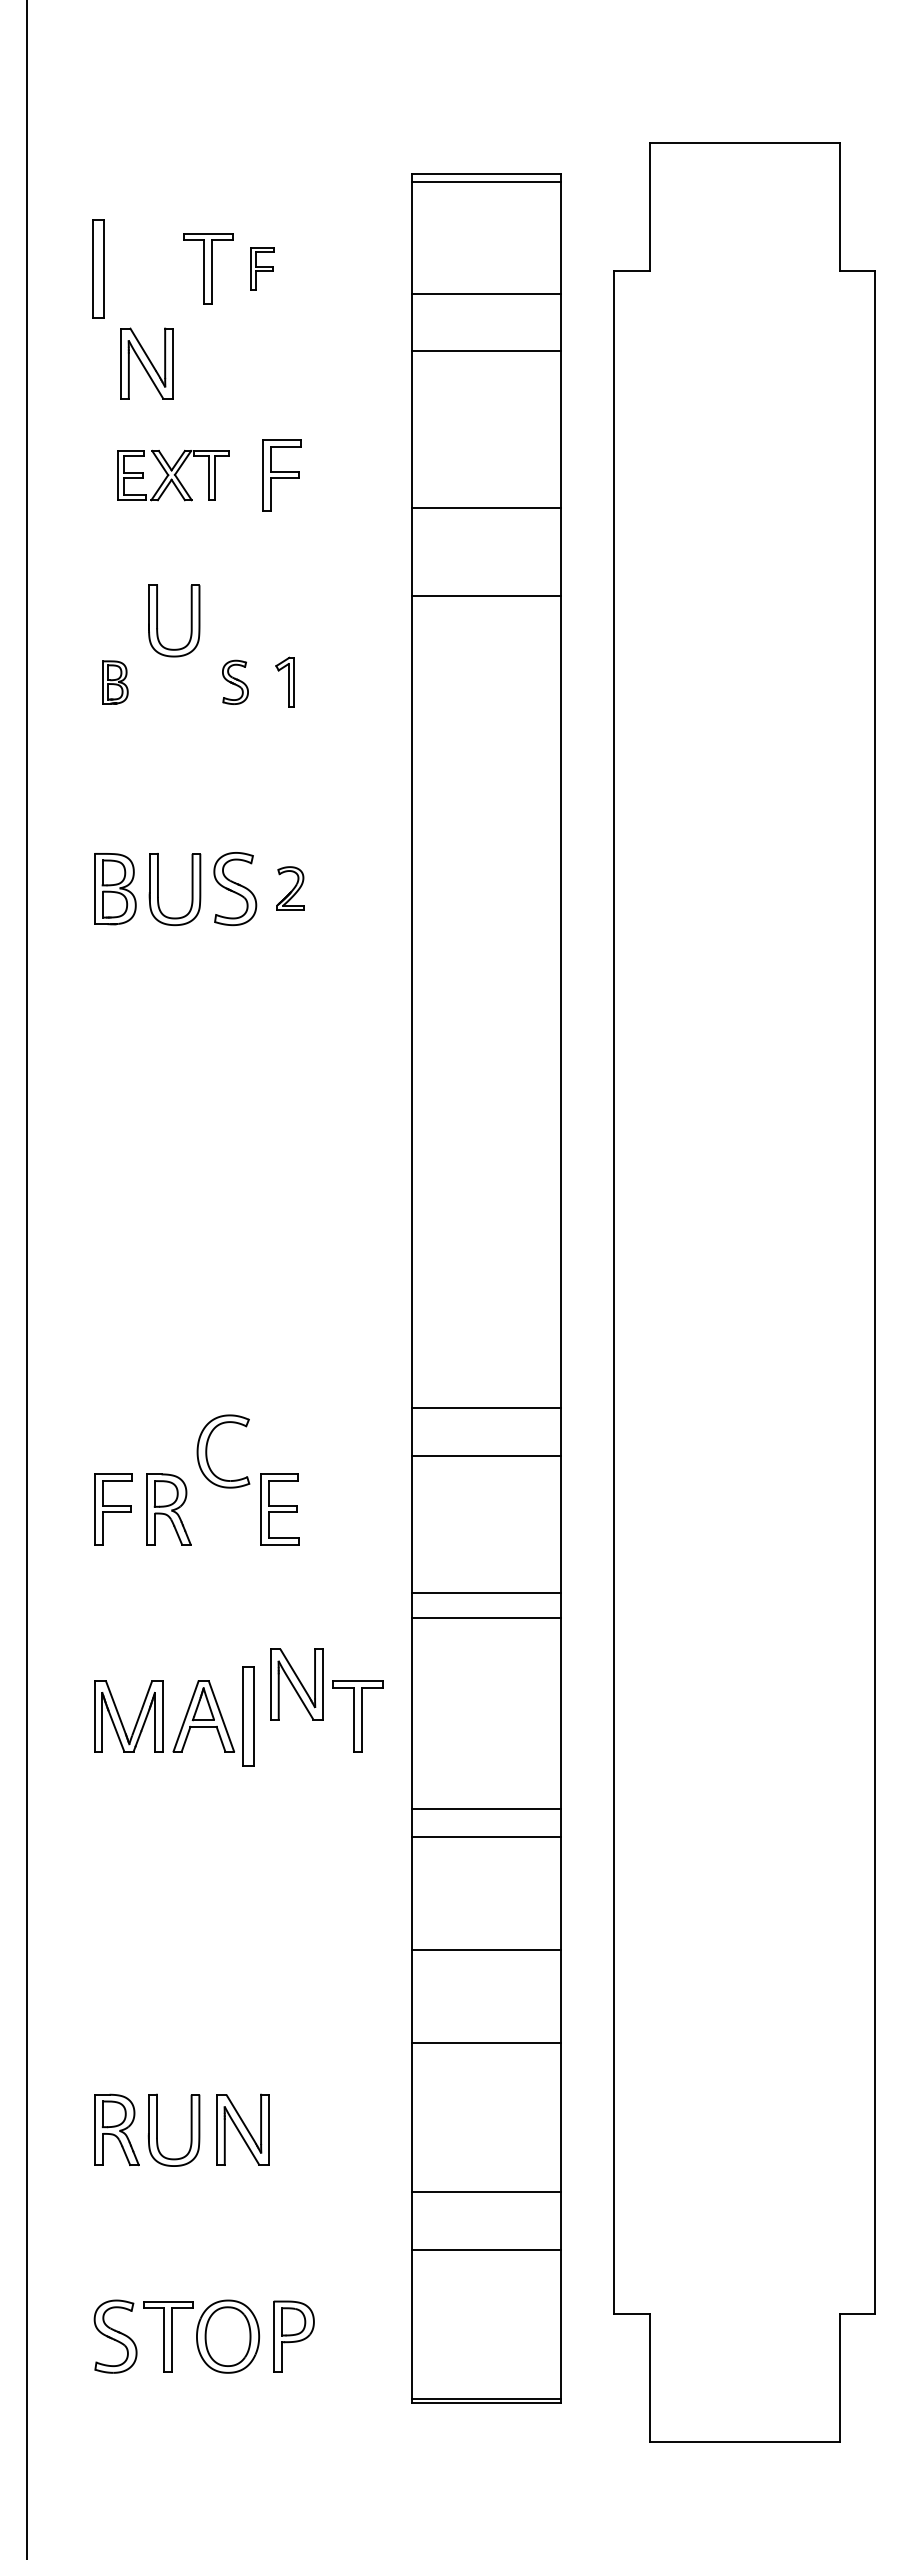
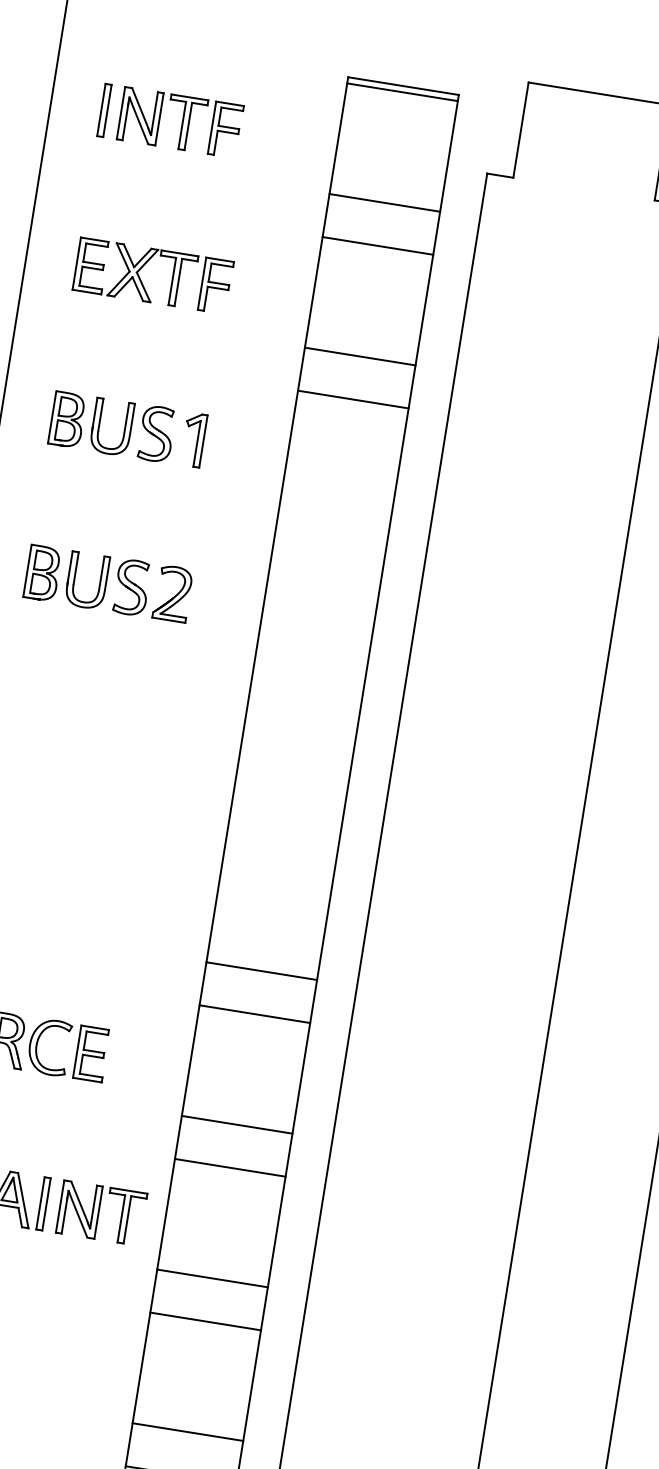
part: (98, 268) -> (104, 110), size x0.71
part: (262, 268) -> (226, 129), size x1.67
line: (485, 294) -> (384, 203), moved
line: (485, 351) -> (377, 246), moved
part: (146, 363) -> (139, 115), moved
part: (173, 475) -> (135, 272), size x1.43
line: (485, 507) -> (359, 356), moved
part: (190, 620) -> (124, 428), moved
part: (115, 682) -> (67, 419), size x1.67
part: (235, 682) -> (156, 434), size x1.67
part: (284, 682) -> (193, 439), size x1.43
part: (290, 888) -> (173, 593), size x1.67
line: (485, 1408) -> (261, 971), moved
part: (207, 1451) -> (37, 1045), moved
line: (485, 1455) -> (254, 1013), moved
line: (485, 1592) -> (229, 1167), moved
line: (485, 1617) -> (236, 1124), moved
part: (296, 1684) -> (79, 1209), moved
part: (248, 1716) -> (43, 1203), size x0.71
line: (485, 1808) -> (212, 1278), moved
line: (485, 1950) -> (187, 1432), moved

